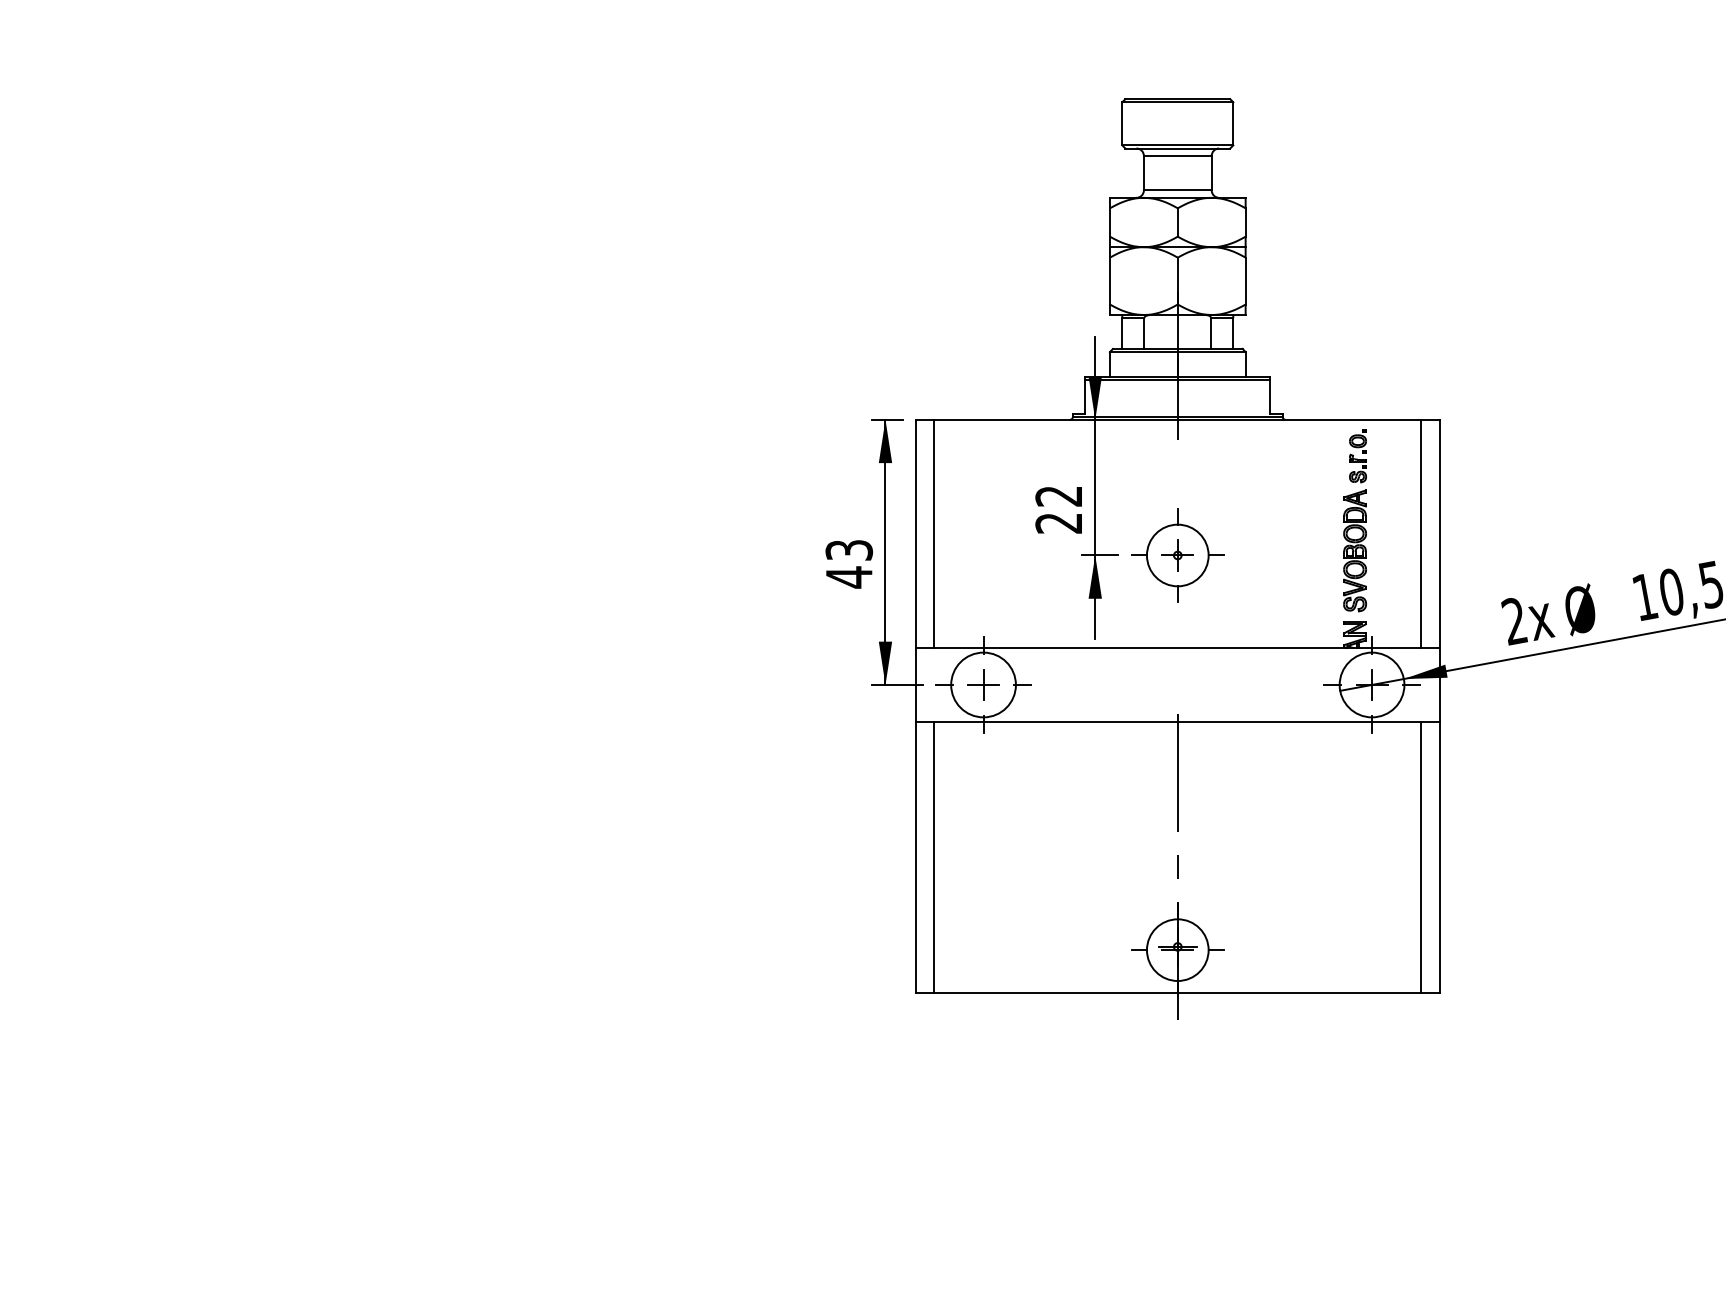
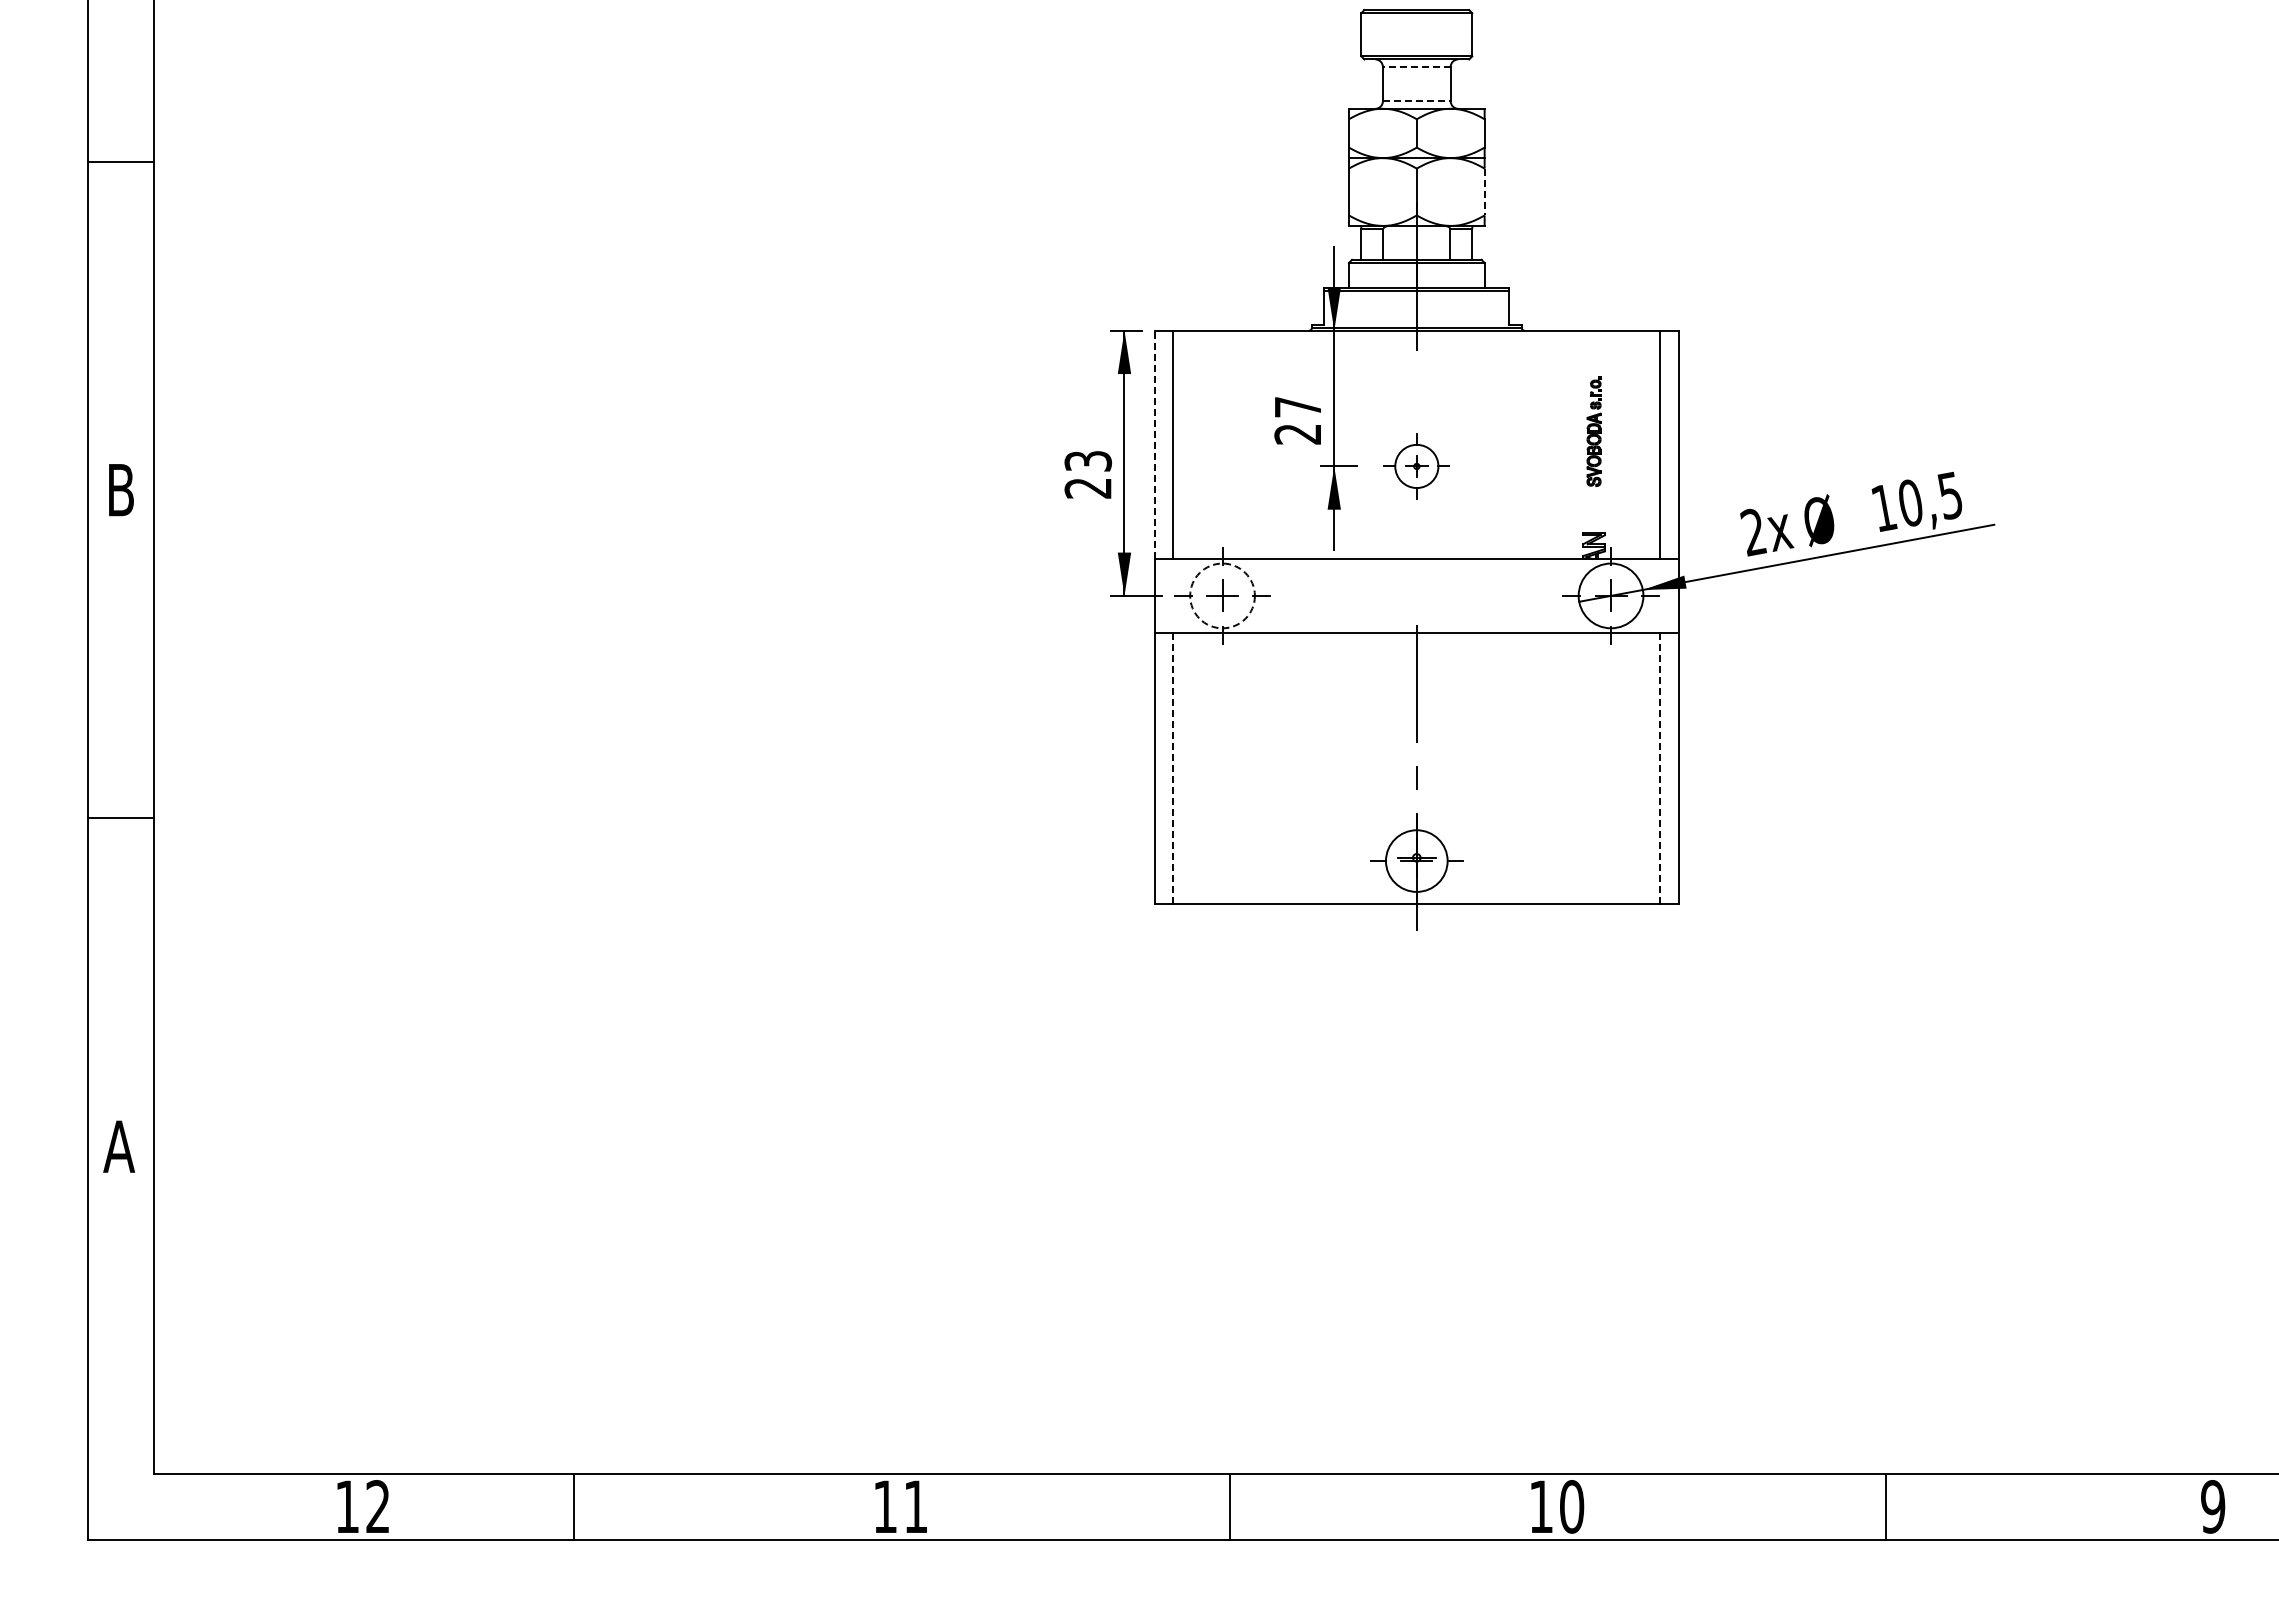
line: (1177, 155) -> (1416, 66), solid -> dashed
line: (1177, 190) -> (1416, 101), solid -> dashed
line: (1245, 281) -> (1484, 192), solid -> dashed
text: (1058, 496) -> (1297, 407), 22 -> 27
part: (1354, 520) -> (1593, 431), size x0.6
line: (915, 533) -> (1154, 444), solid -> dashed
part: (1177, 555) -> (1416, 466), size x0.7
text: (848, 577) -> (1087, 488), 43 -> 23
circle: (983, 684) -> (1222, 595), solid -> dashed
line: (934, 857) -> (1173, 768), solid -> dashed
line: (1421, 857) -> (1660, 768), solid -> dashed

